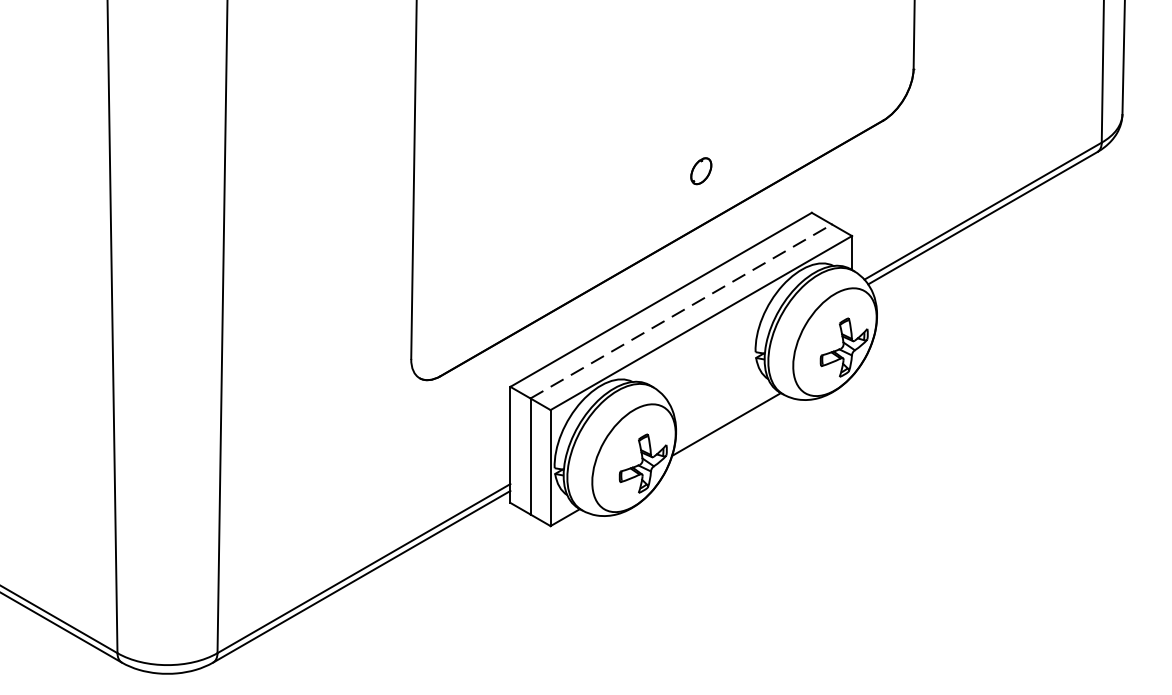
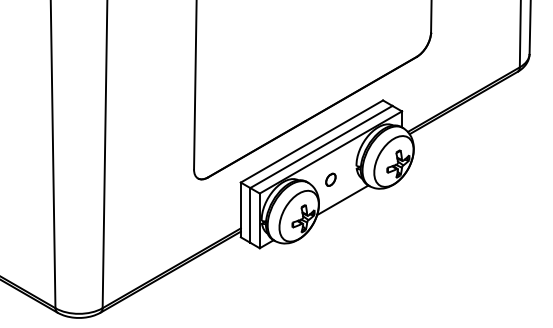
part: (700, 170) -> (330, 179), moved
line: (681, 310) -> (321, 146), dashed -> solid

